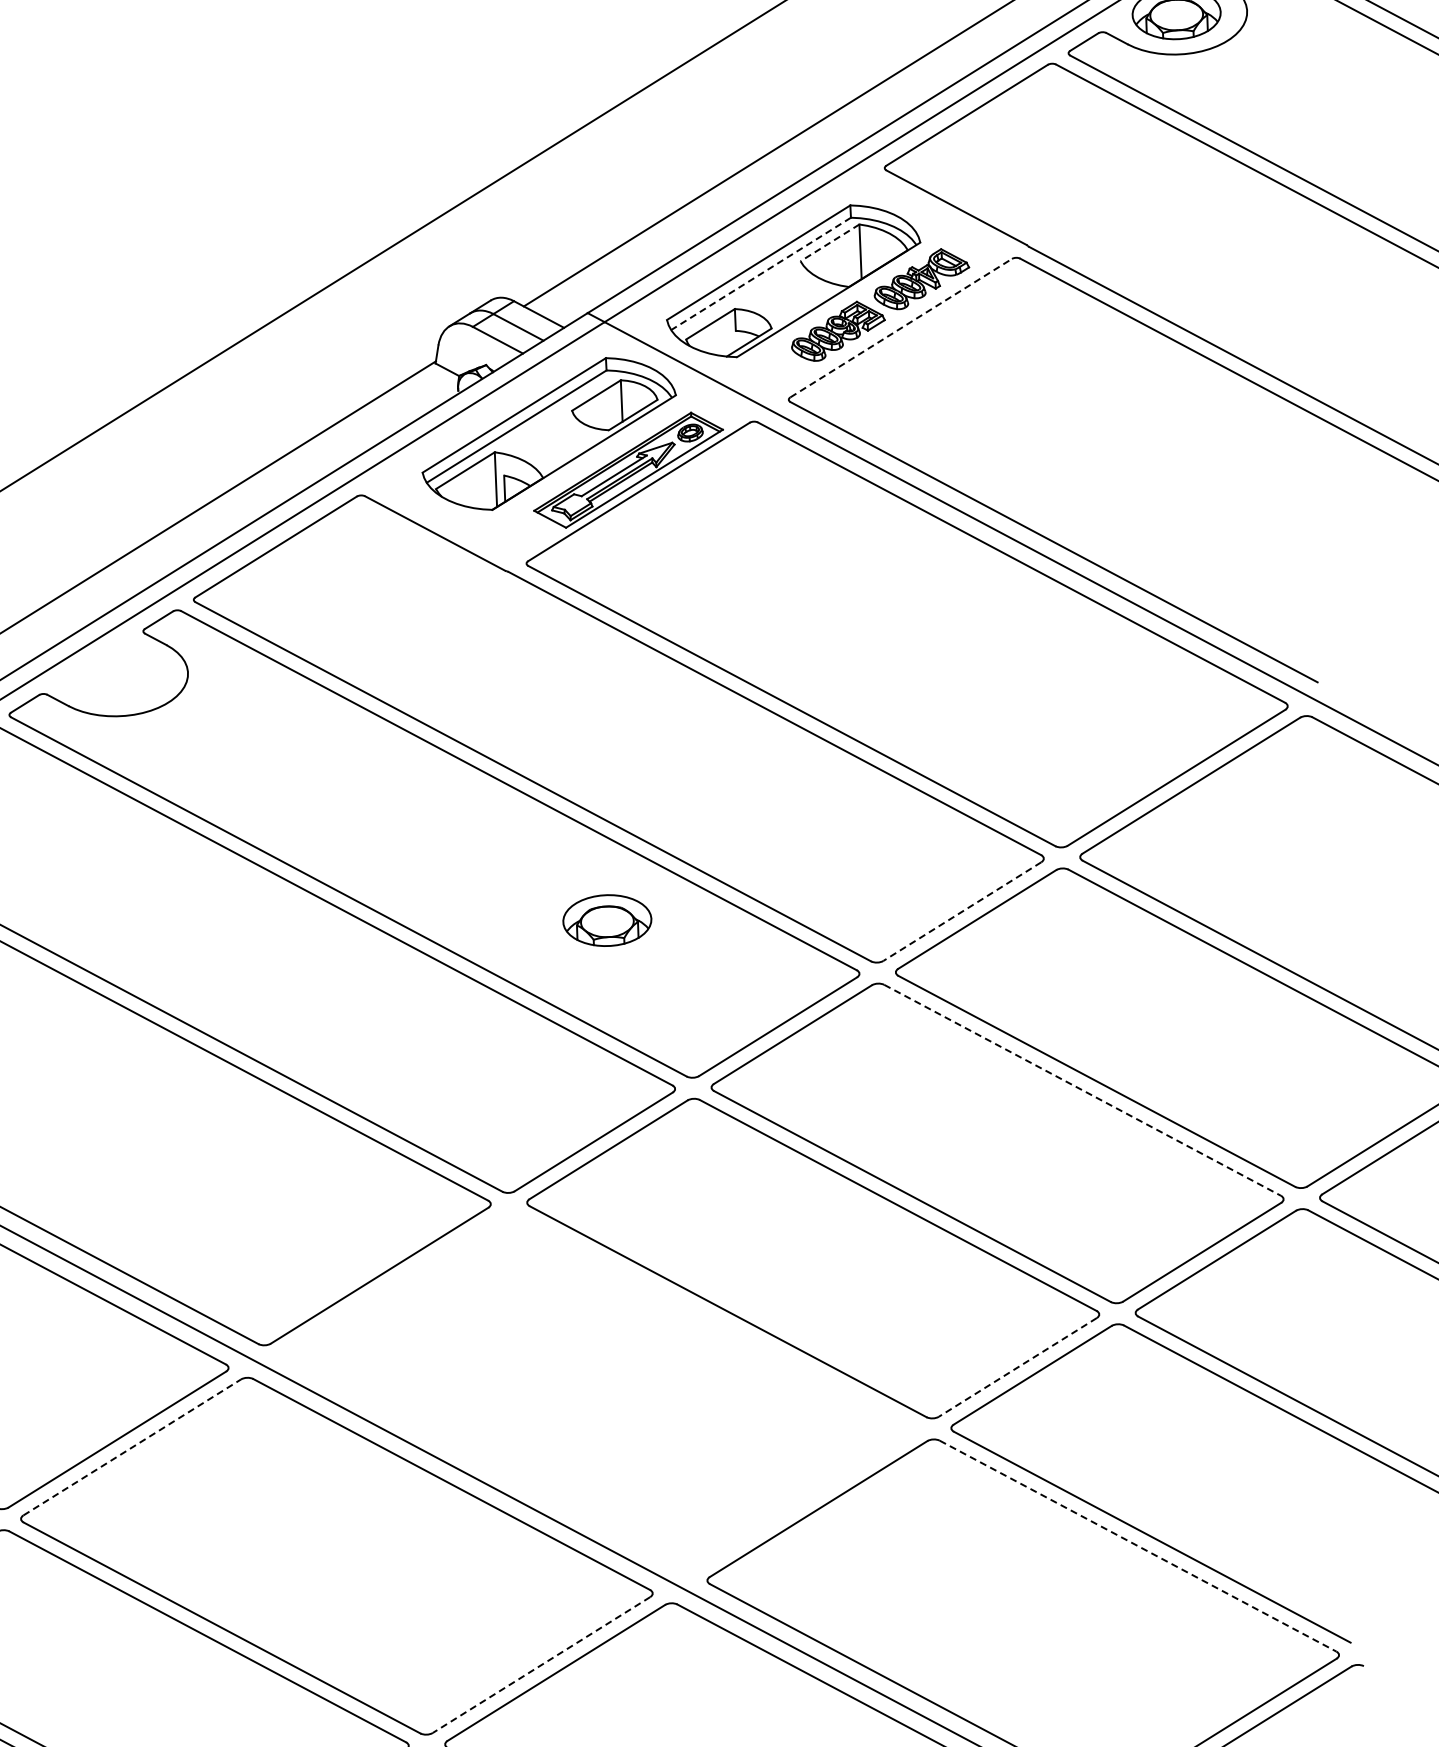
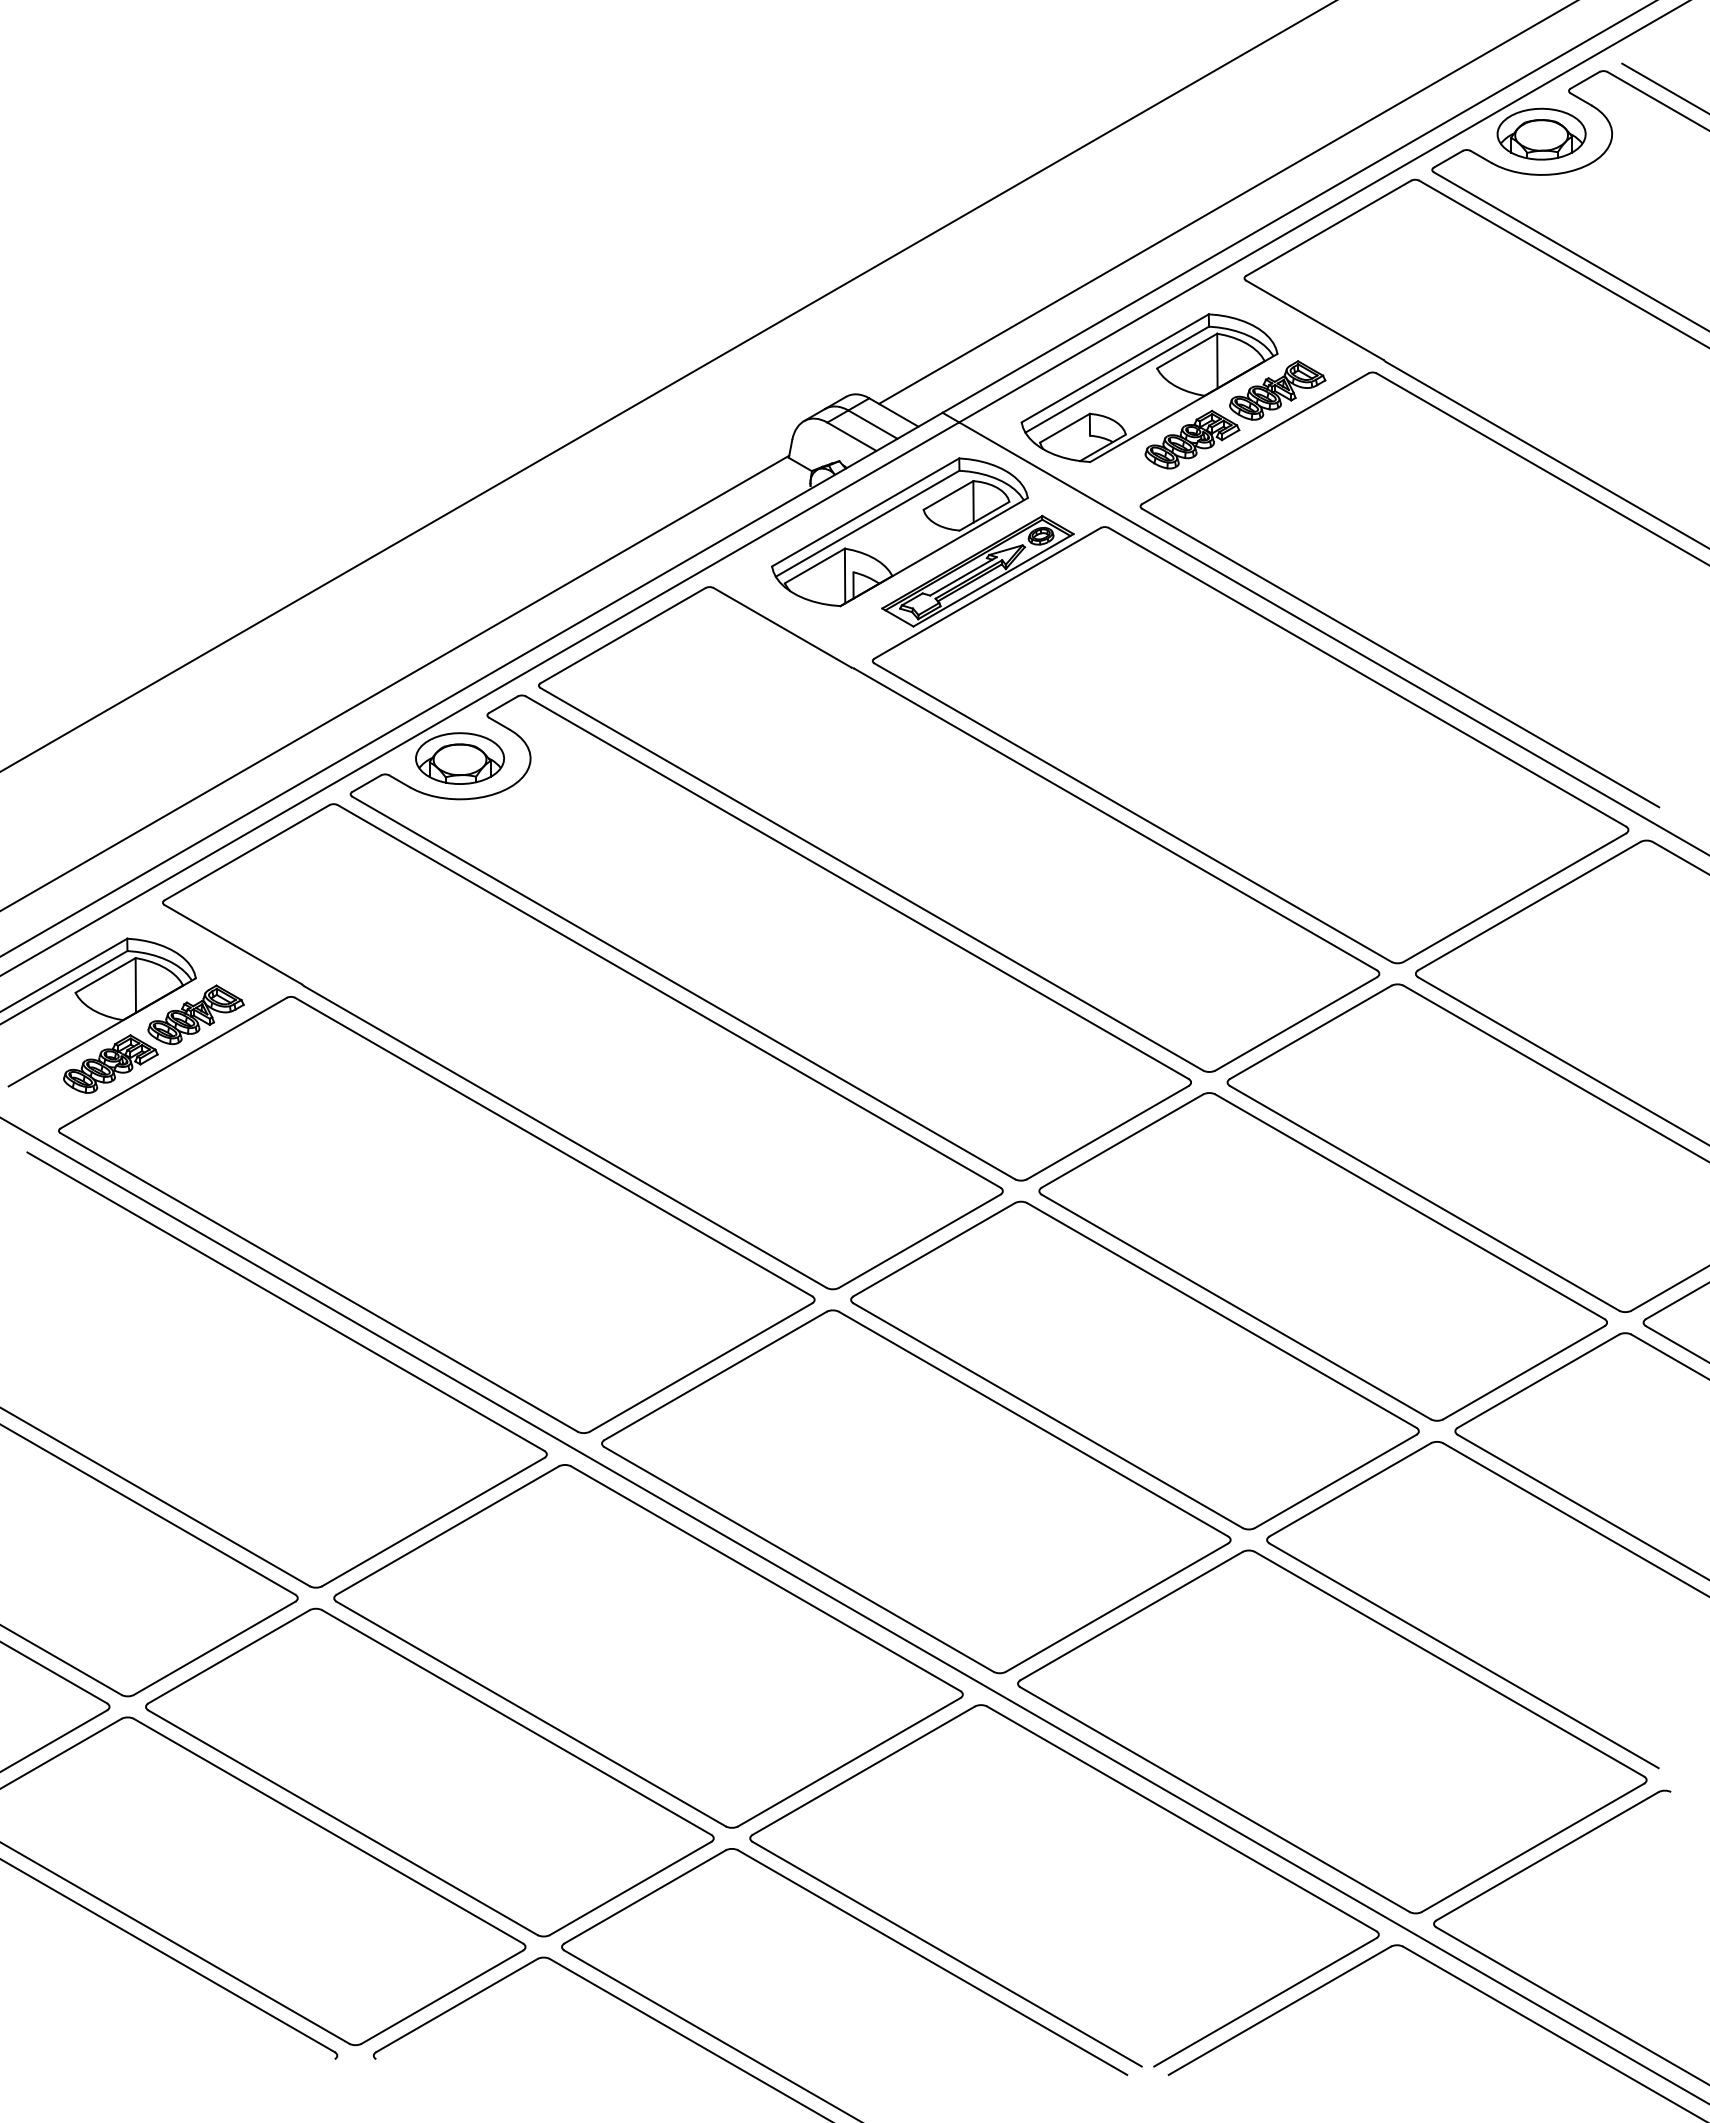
line: (830, 243) -> (1187, 351), dashed -> solid
line: (760, 273) -> (1116, 379), dashed -> solid
line: (901, 327) -> (1255, 438), dashed -> solid
line: (961, 912) -> (1295, 1024), dashed -> solid
part: (606, 920) -> (459, 758), moved
line: (1083, 1090) -> (1410, 1206), dashed -> solid
line: (1017, 1367) -> (1335, 1481), dashed -> solid
part: (599, 1392) -> (916, 1491), added
line: (132, 1447) -> (448, 1530), dashed -> solid
line: (1137, 1546) -> (1449, 1664), dashed -> solid
line: (540, 1665) -> (848, 1762), dashed -> solid

